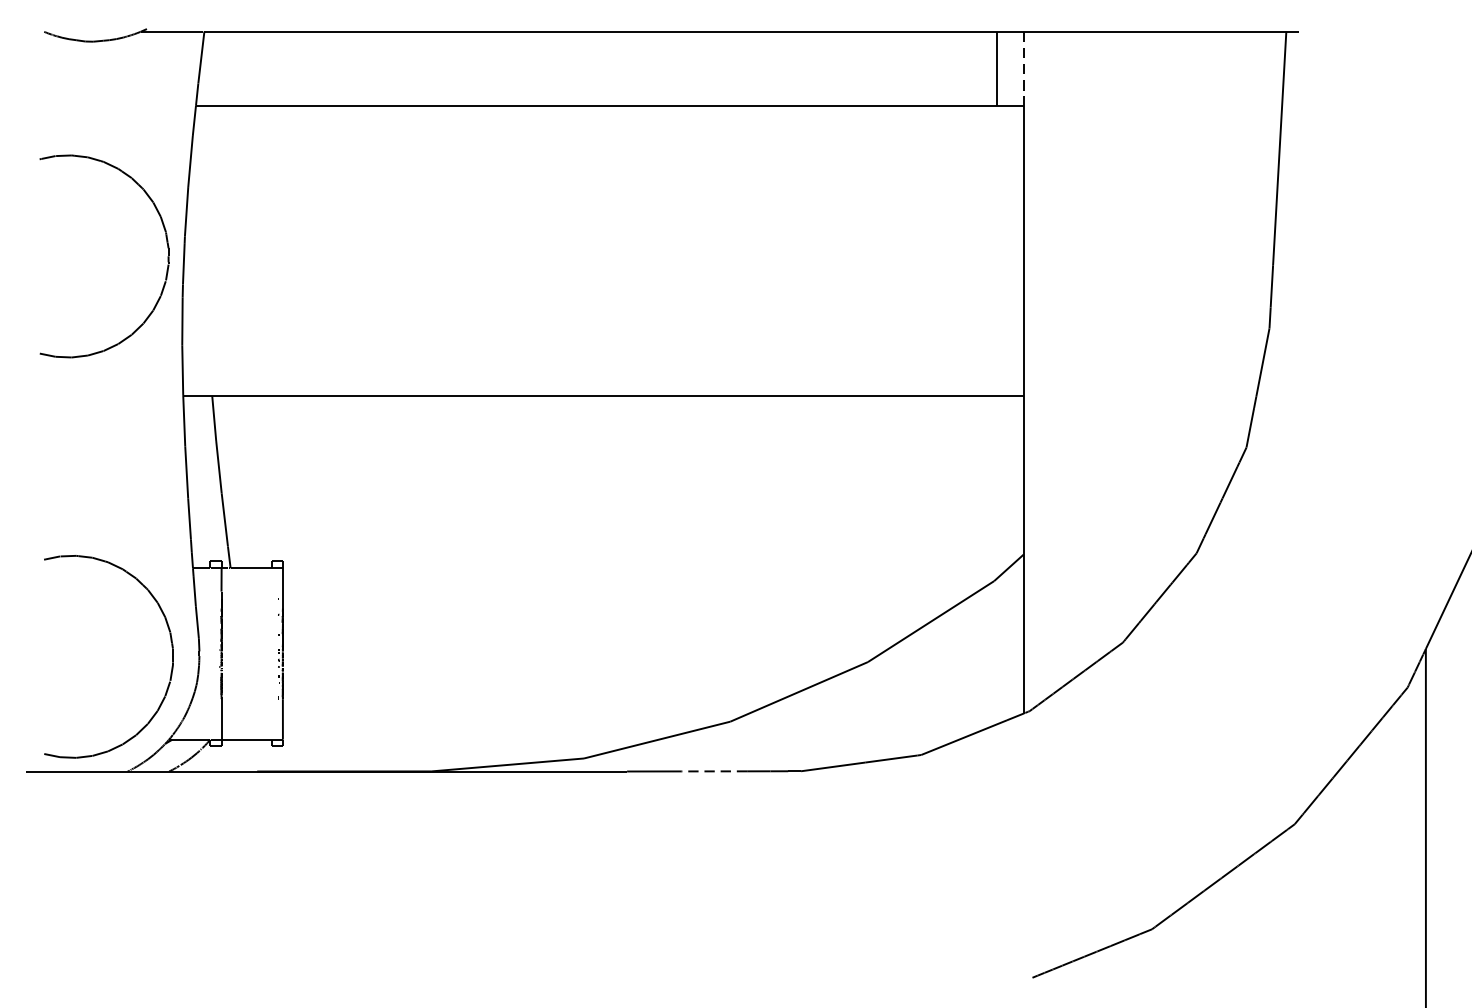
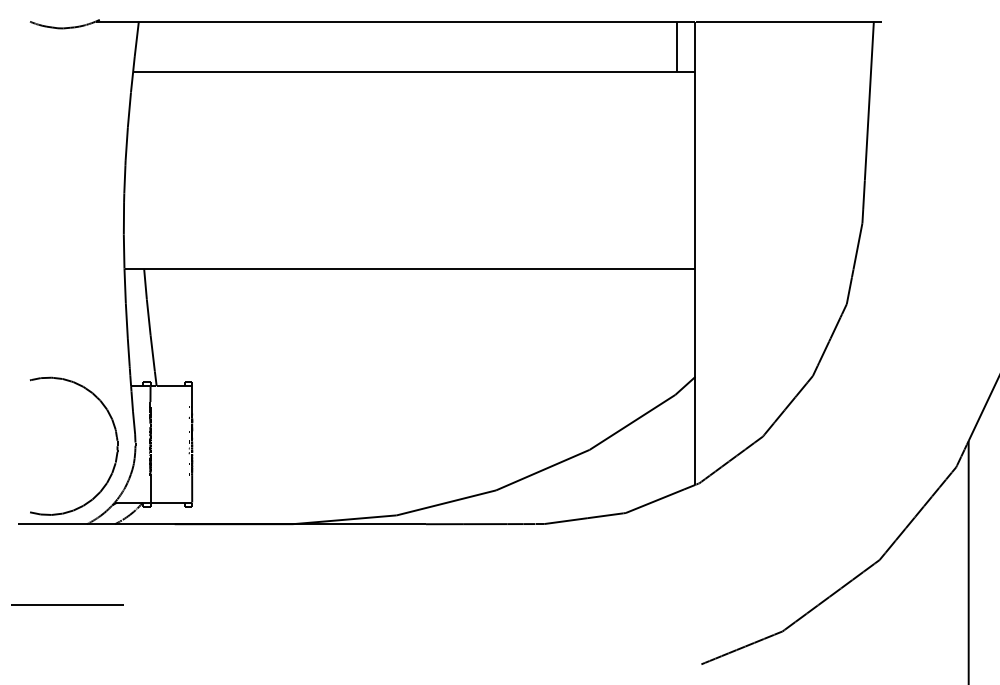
line: (1023, 69) -> (695, 47), dashed -> solid
part: (165, 241) -> (112, 164), removed
line: (713, 771) -> (484, 524), dashed -> solid
line: (99, 889) -> (67, 604), added

